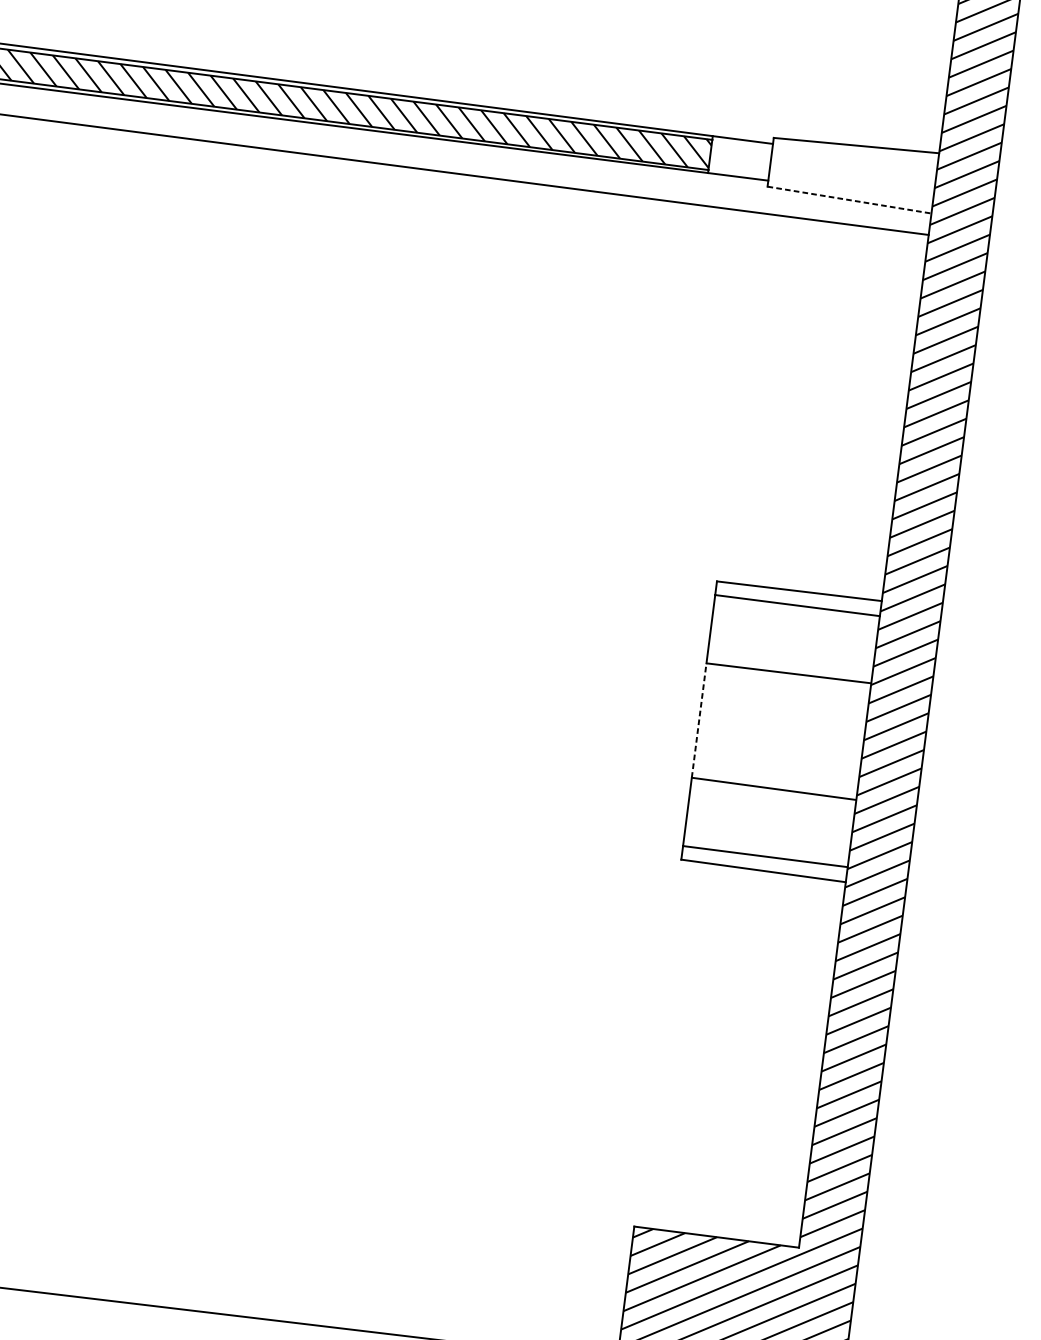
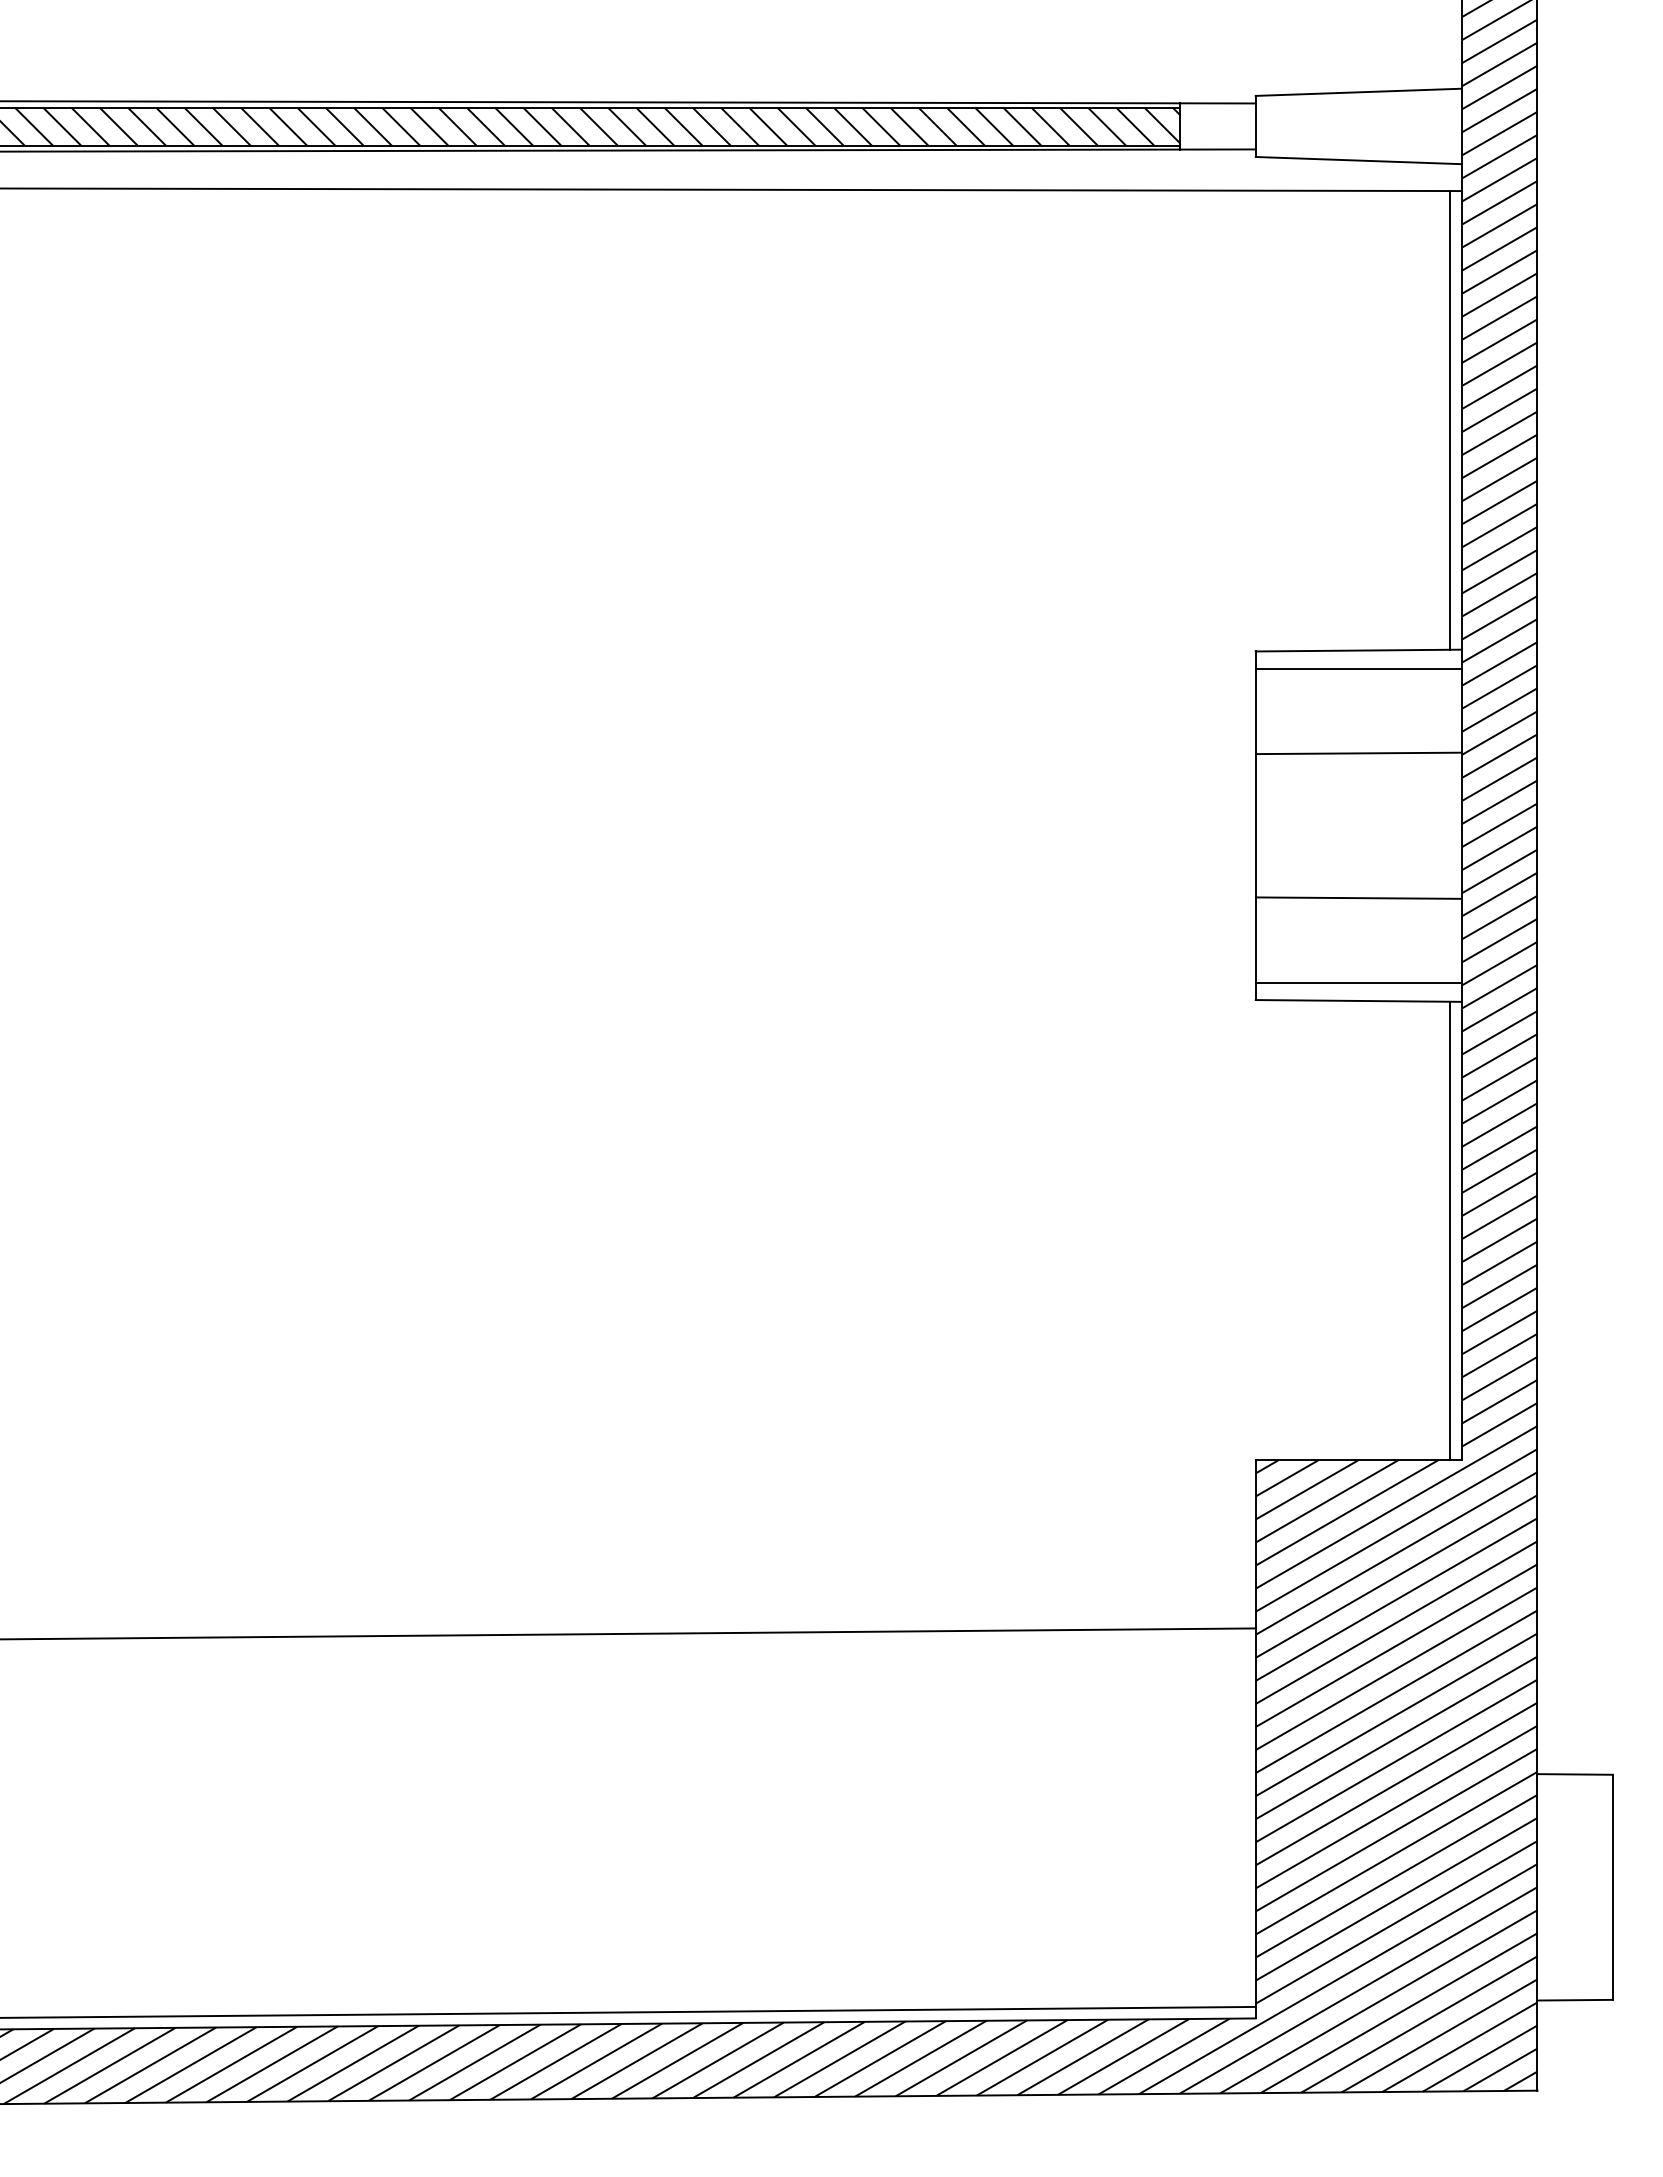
line: (850, 200) -> (1359, 160), dashed -> solid
line: (895, 416) -> (1449, 420), added
line: (698, 720) -> (1255, 825), dashed -> solid
line: (812, 1063) -> (1449, 1230), added

